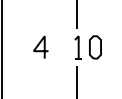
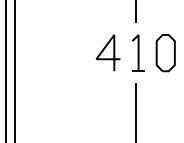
curve: (39, 45) -> (105, 49), moved

